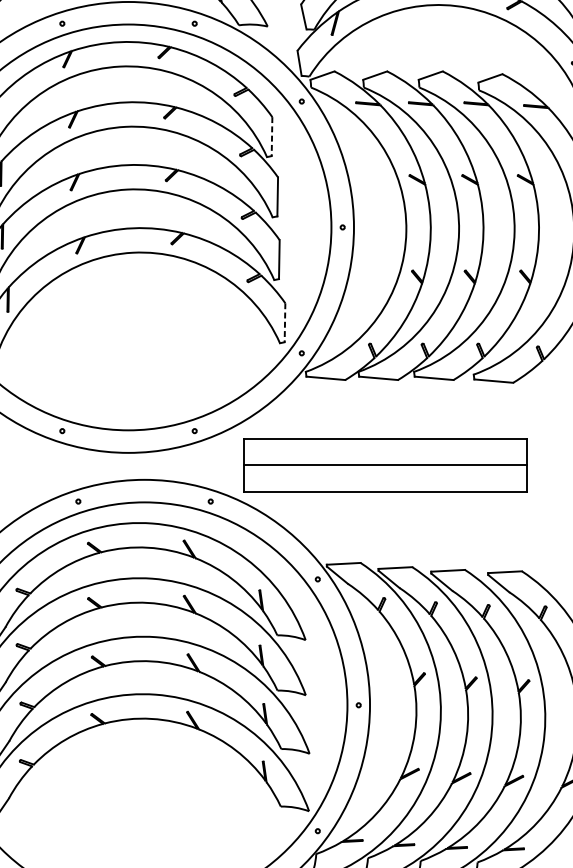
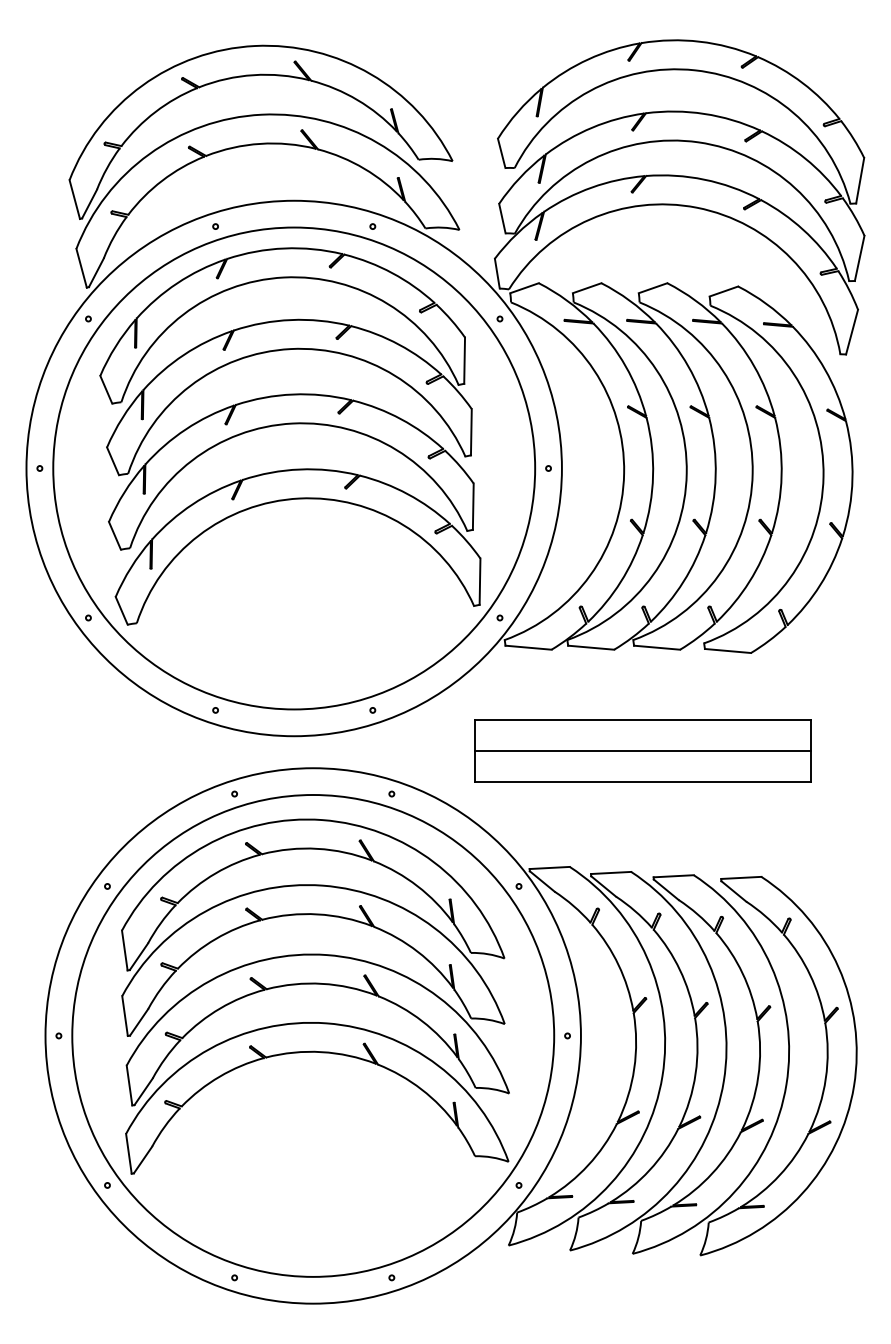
line: (271, 137) -> (464, 361), dashed -> solid
line: (285, 323) -> (480, 582), dashed -> solid
part: (384, 464) -> (642, 750), moved

